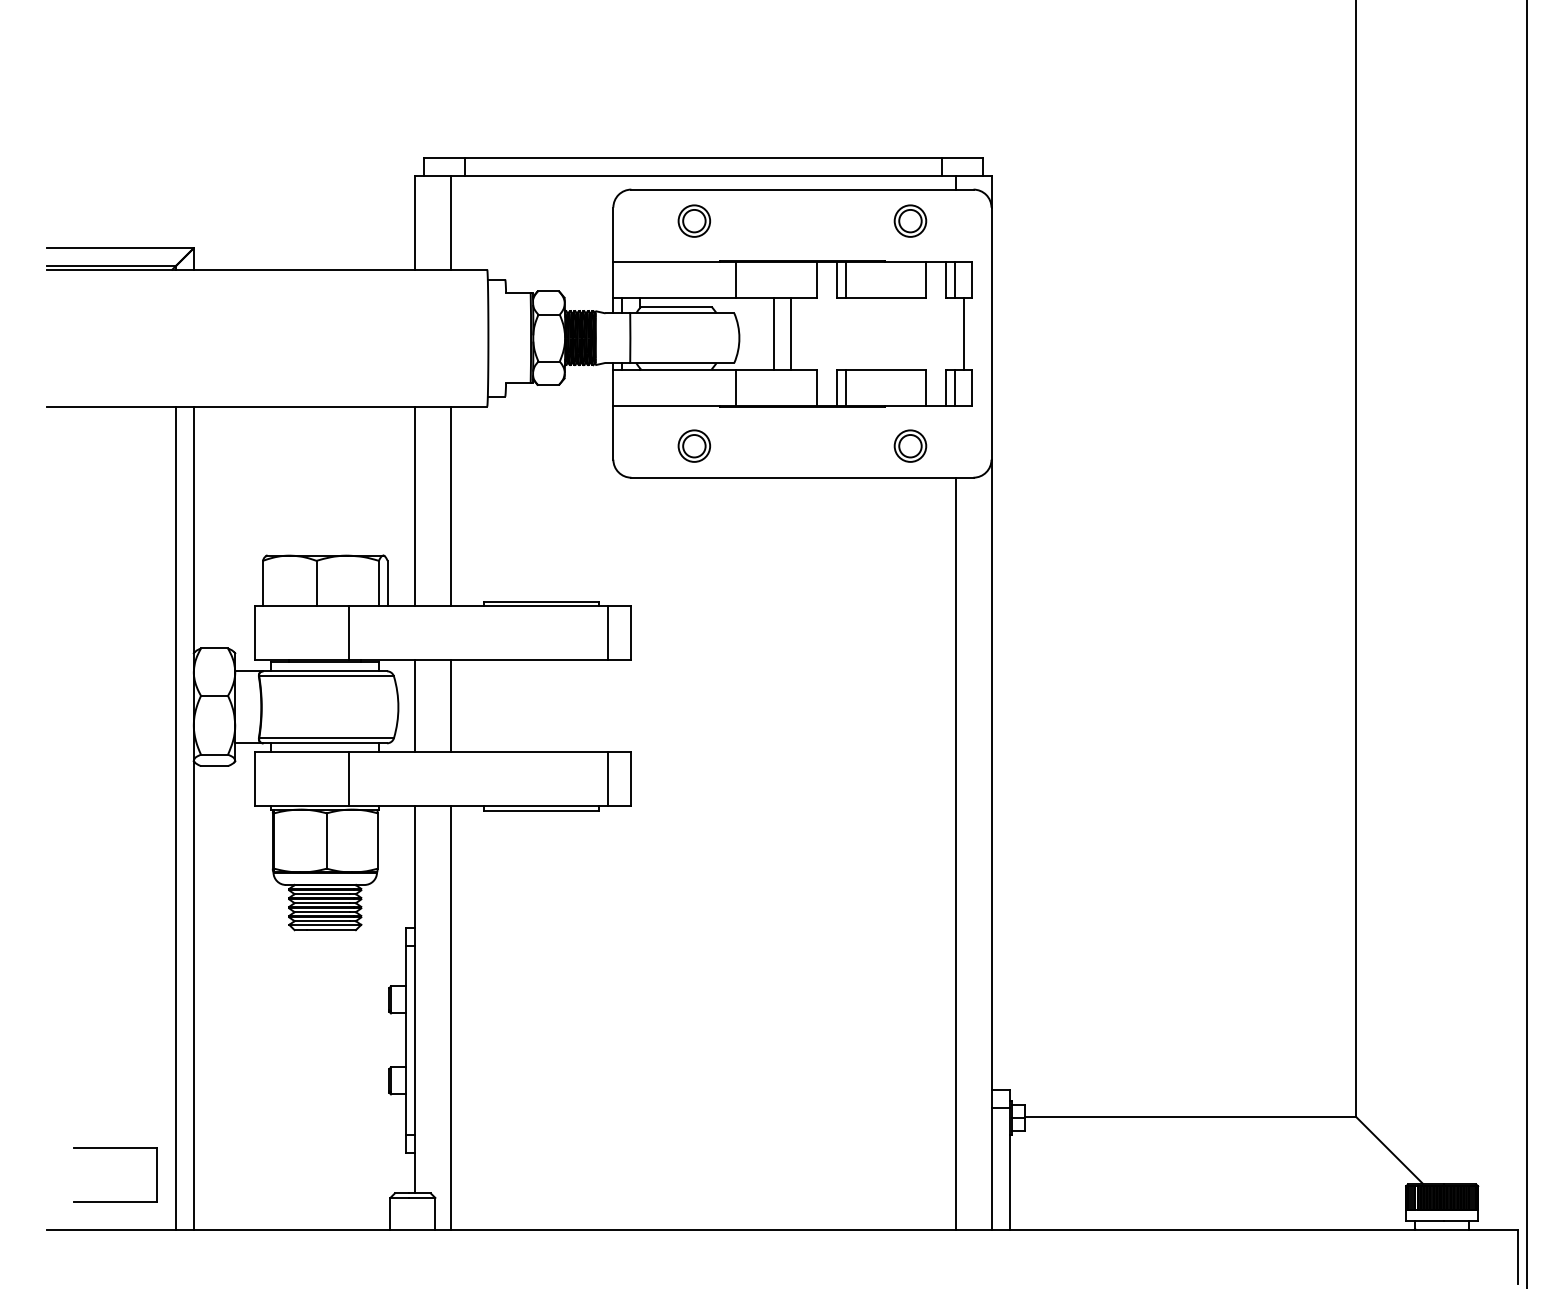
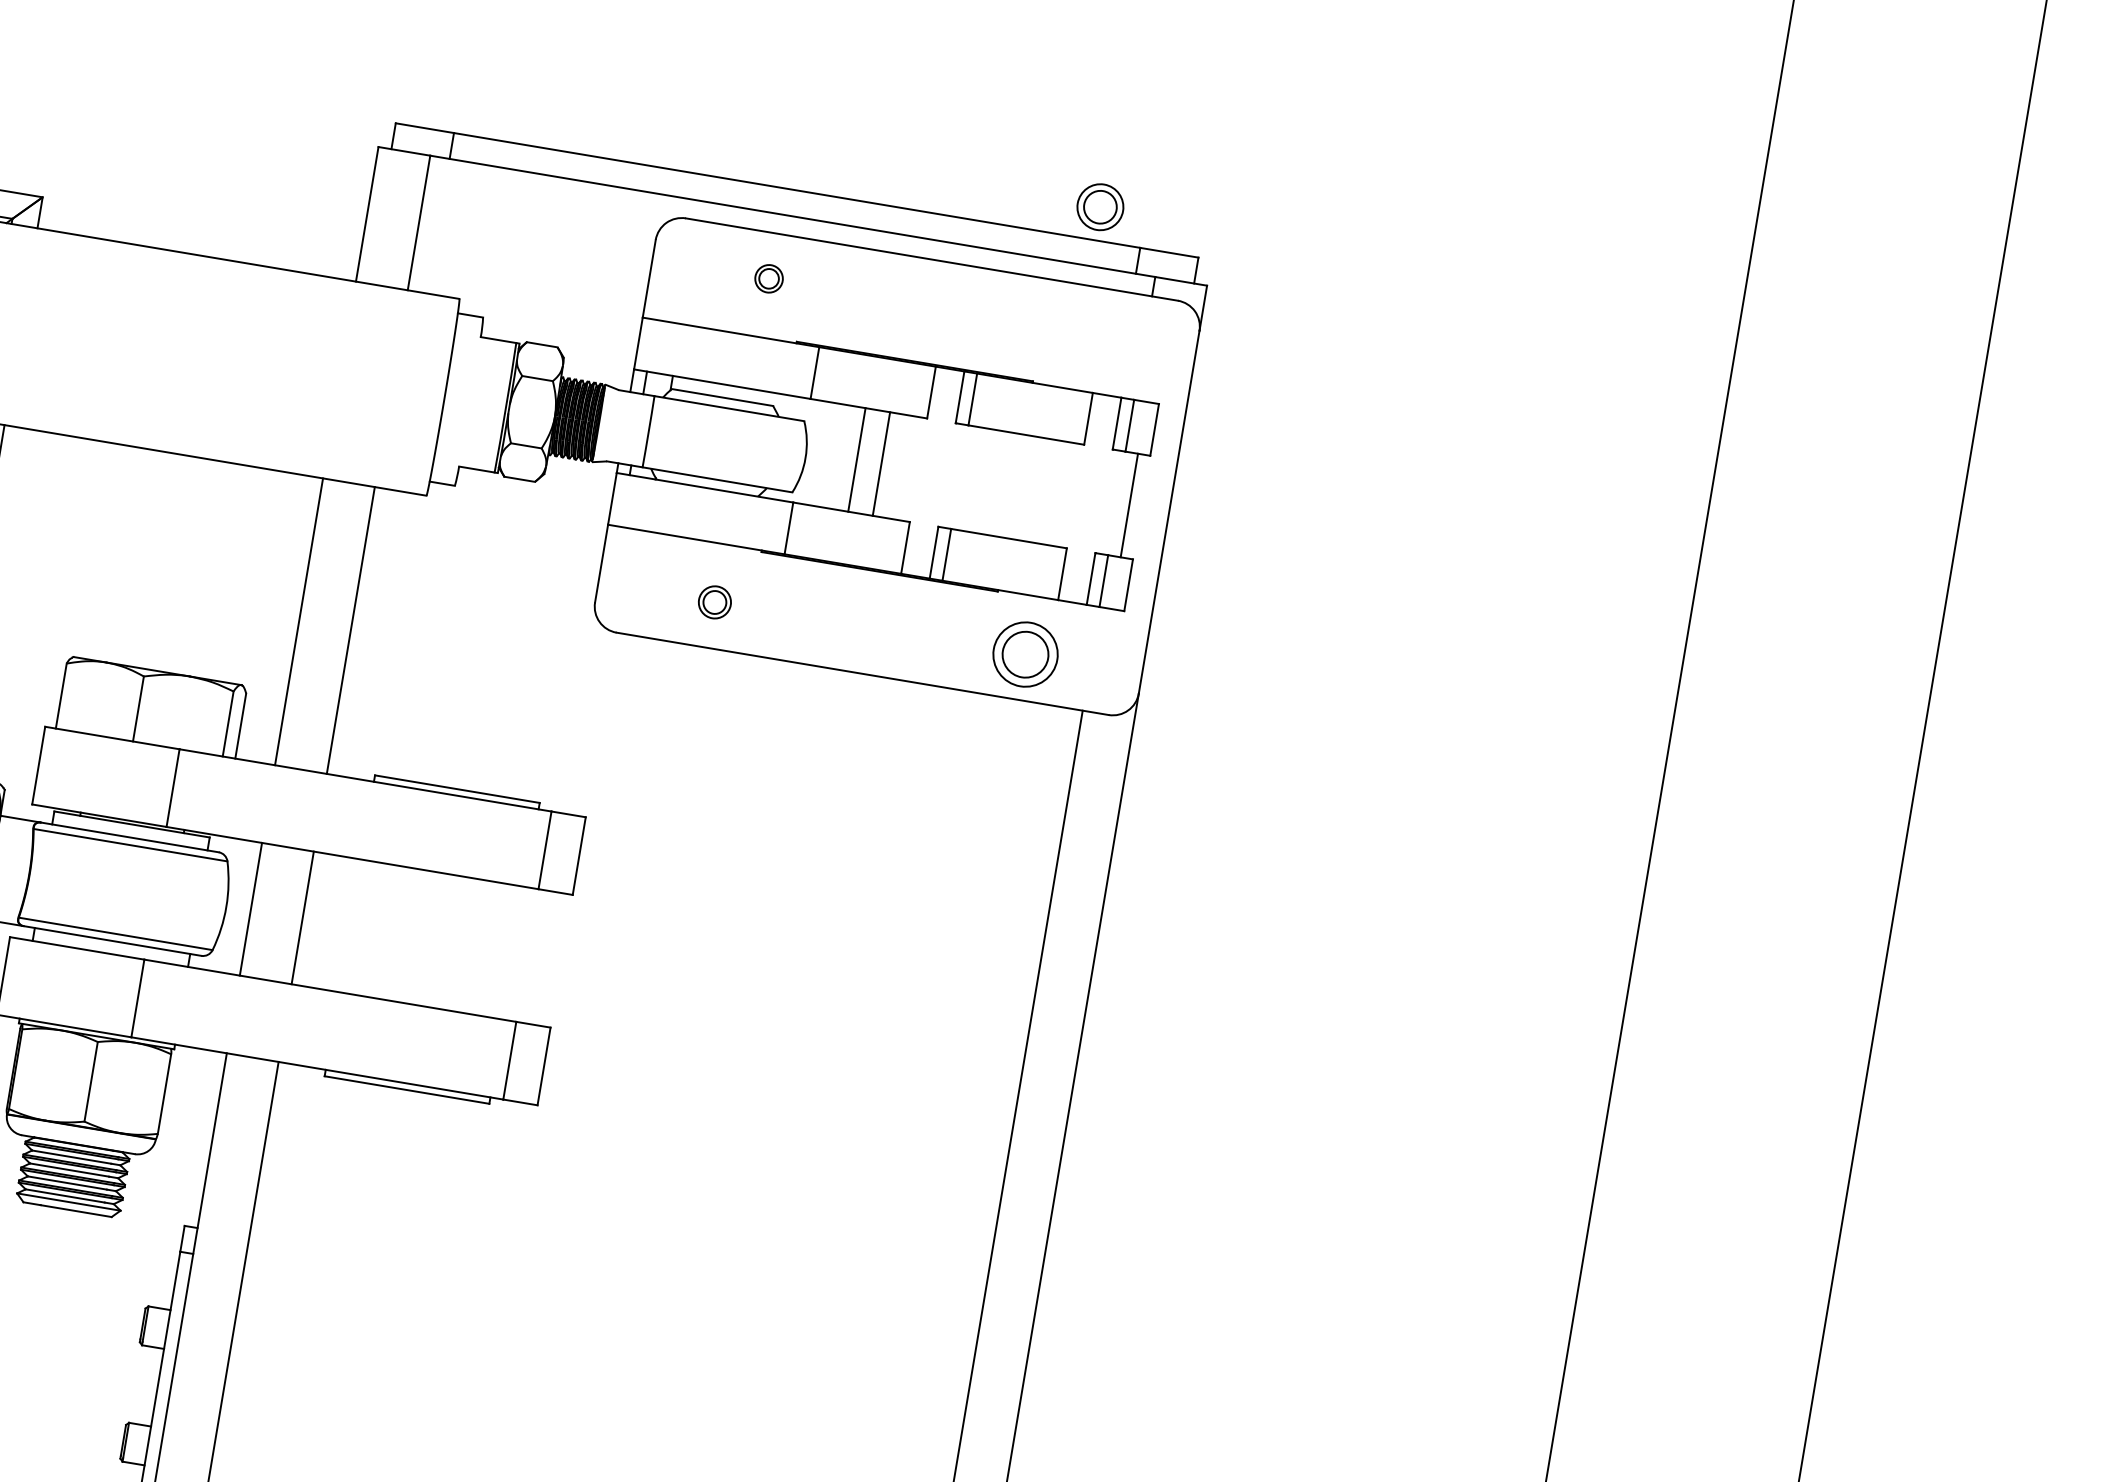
part: (694, 220) -> (769, 278), size x0.6
part: (910, 220) -> (1100, 206), moved
part: (694, 445) -> (715, 601), size x0.7
part: (910, 445) -> (1025, 653), size x1.4

